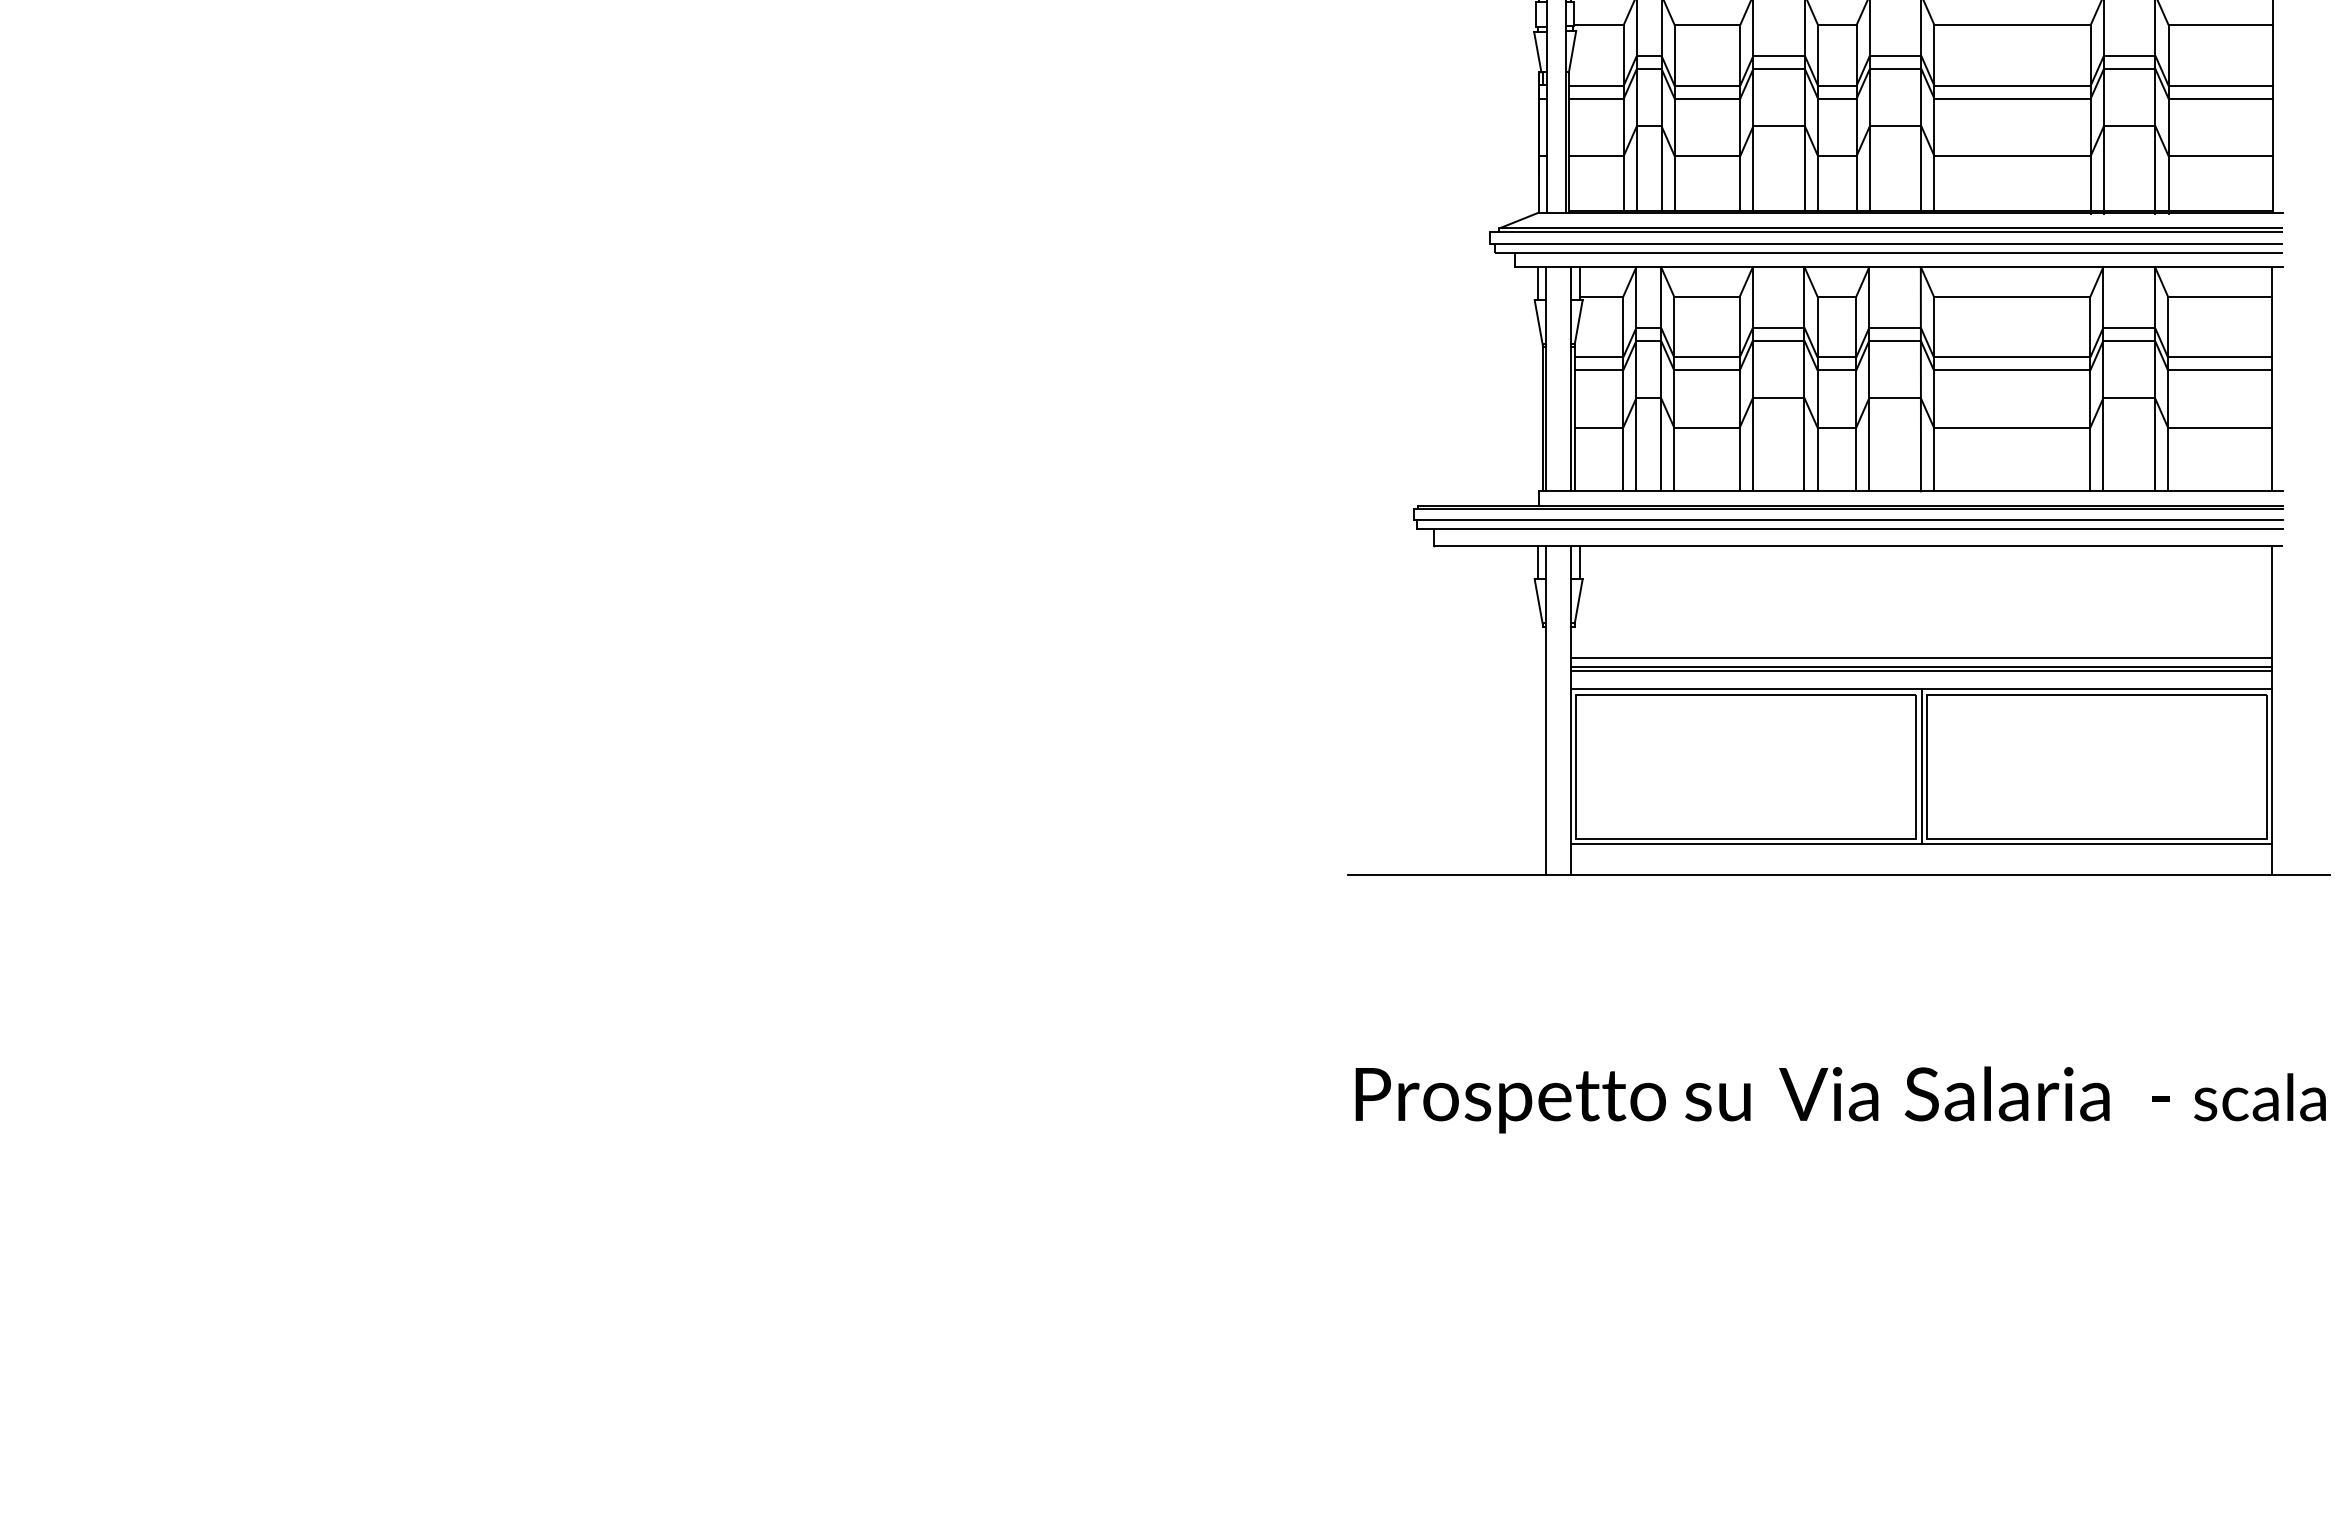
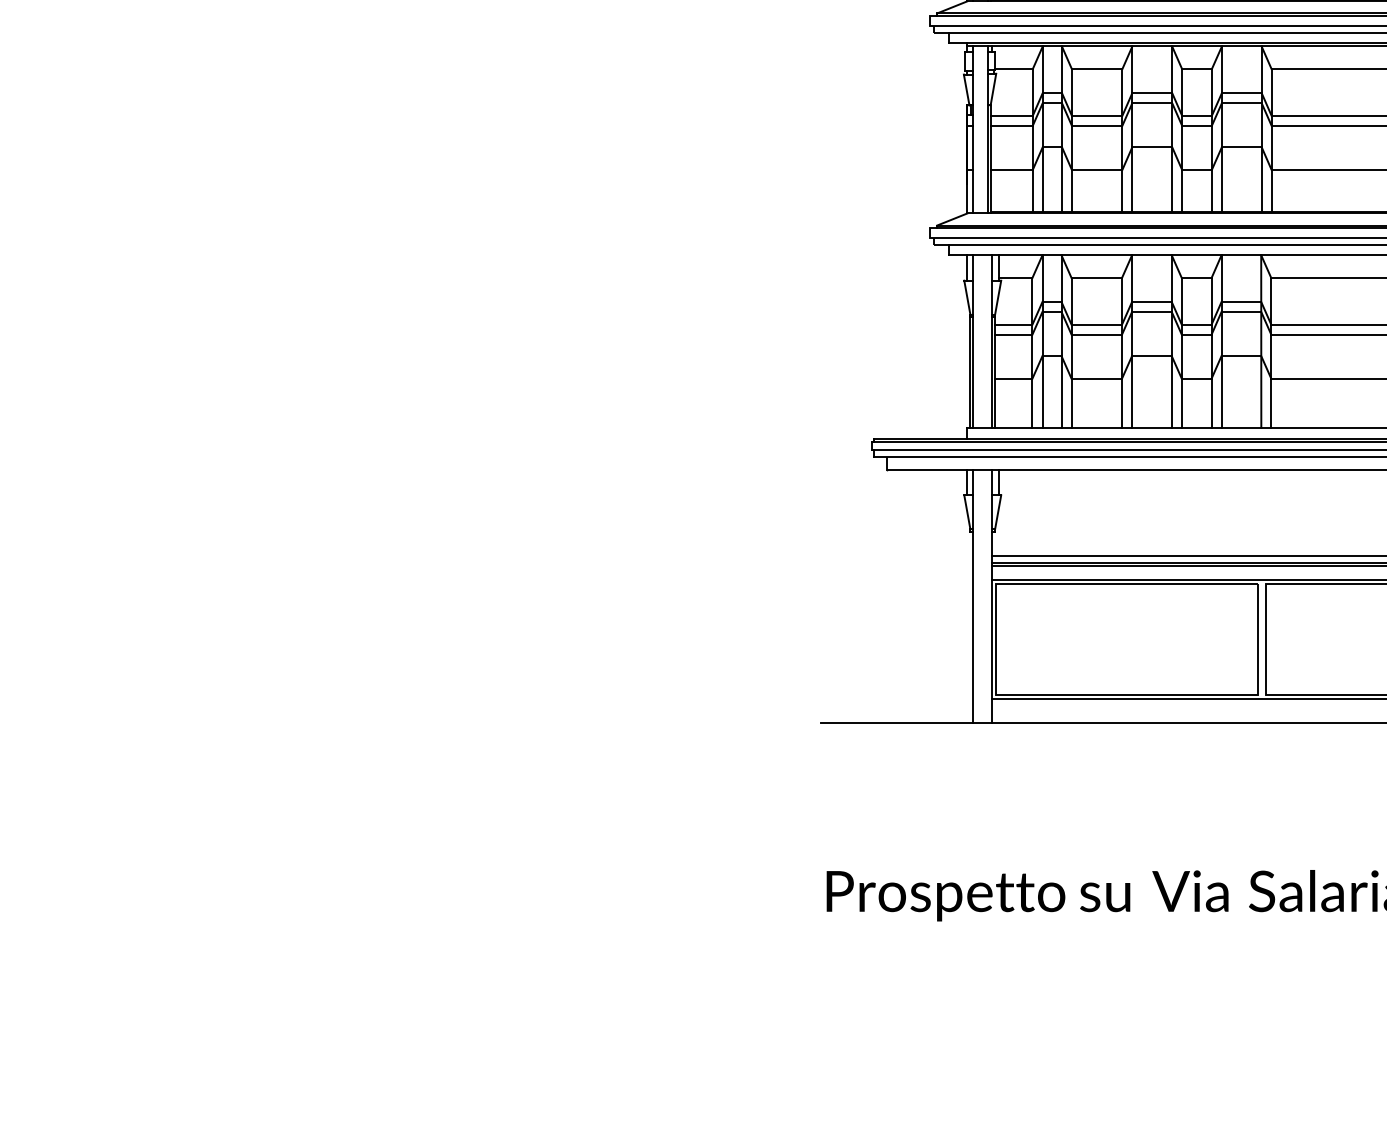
line: (1921, 766) -> (1261, 639), removed

